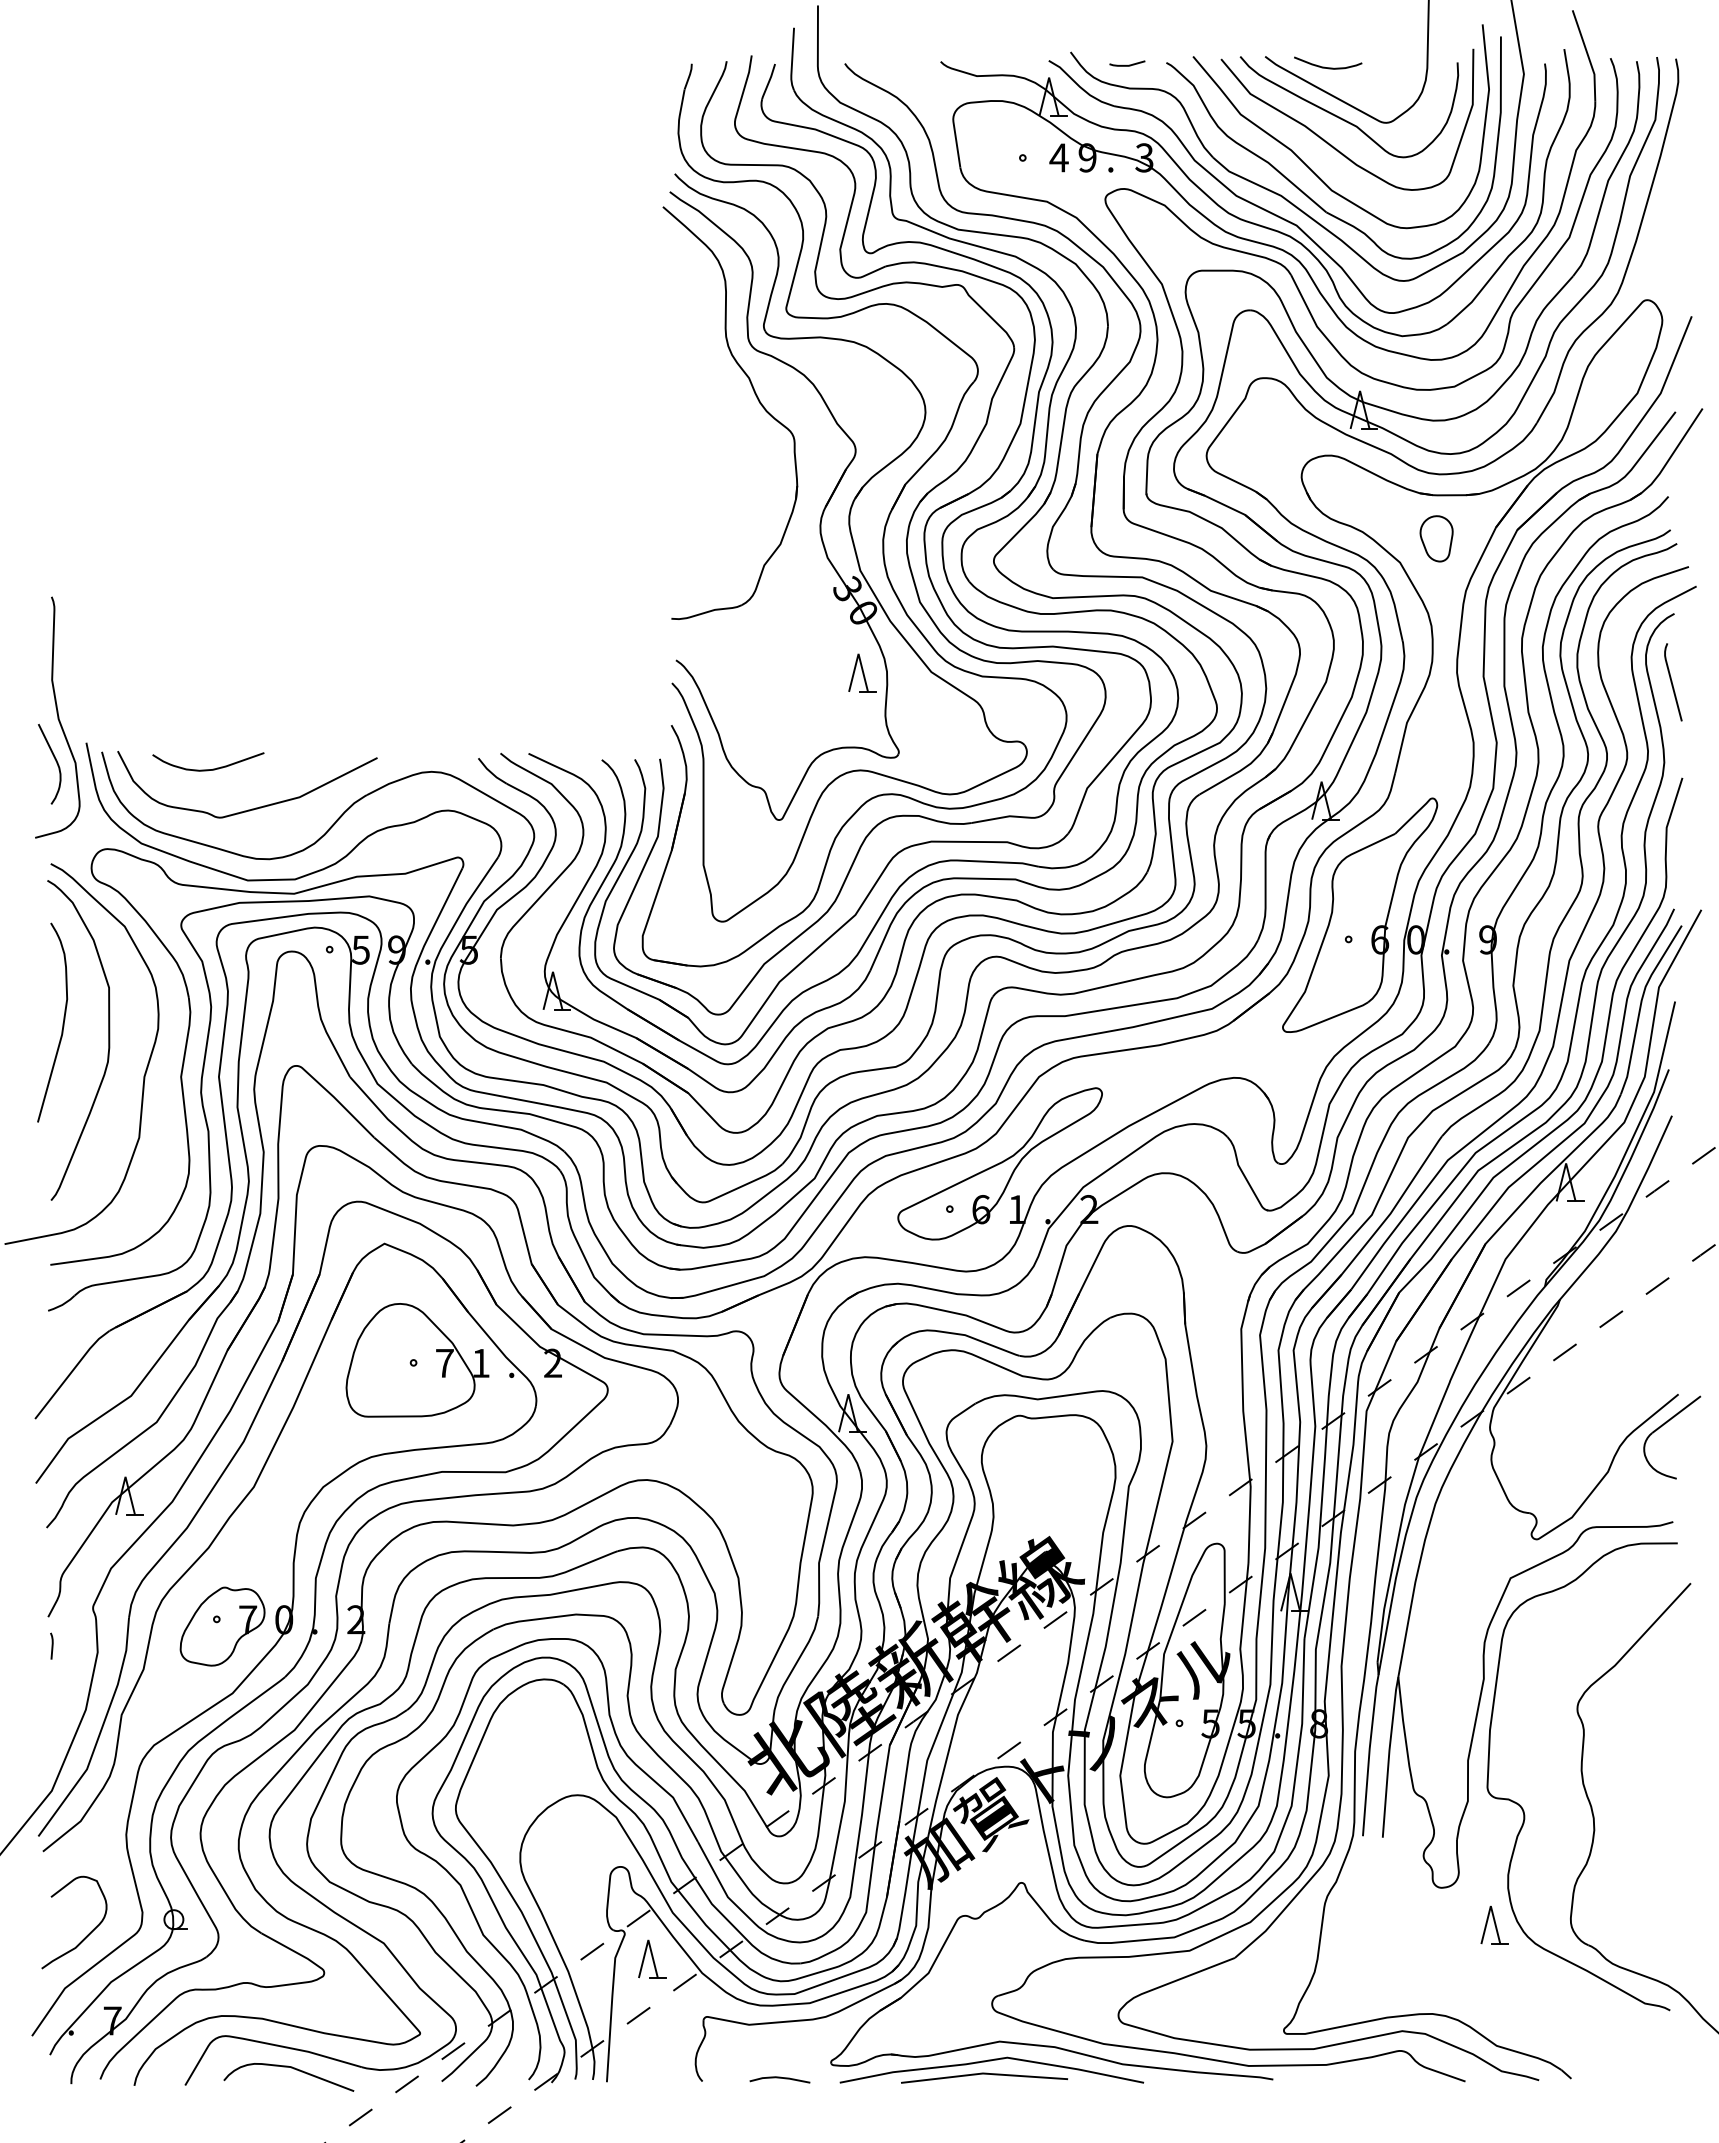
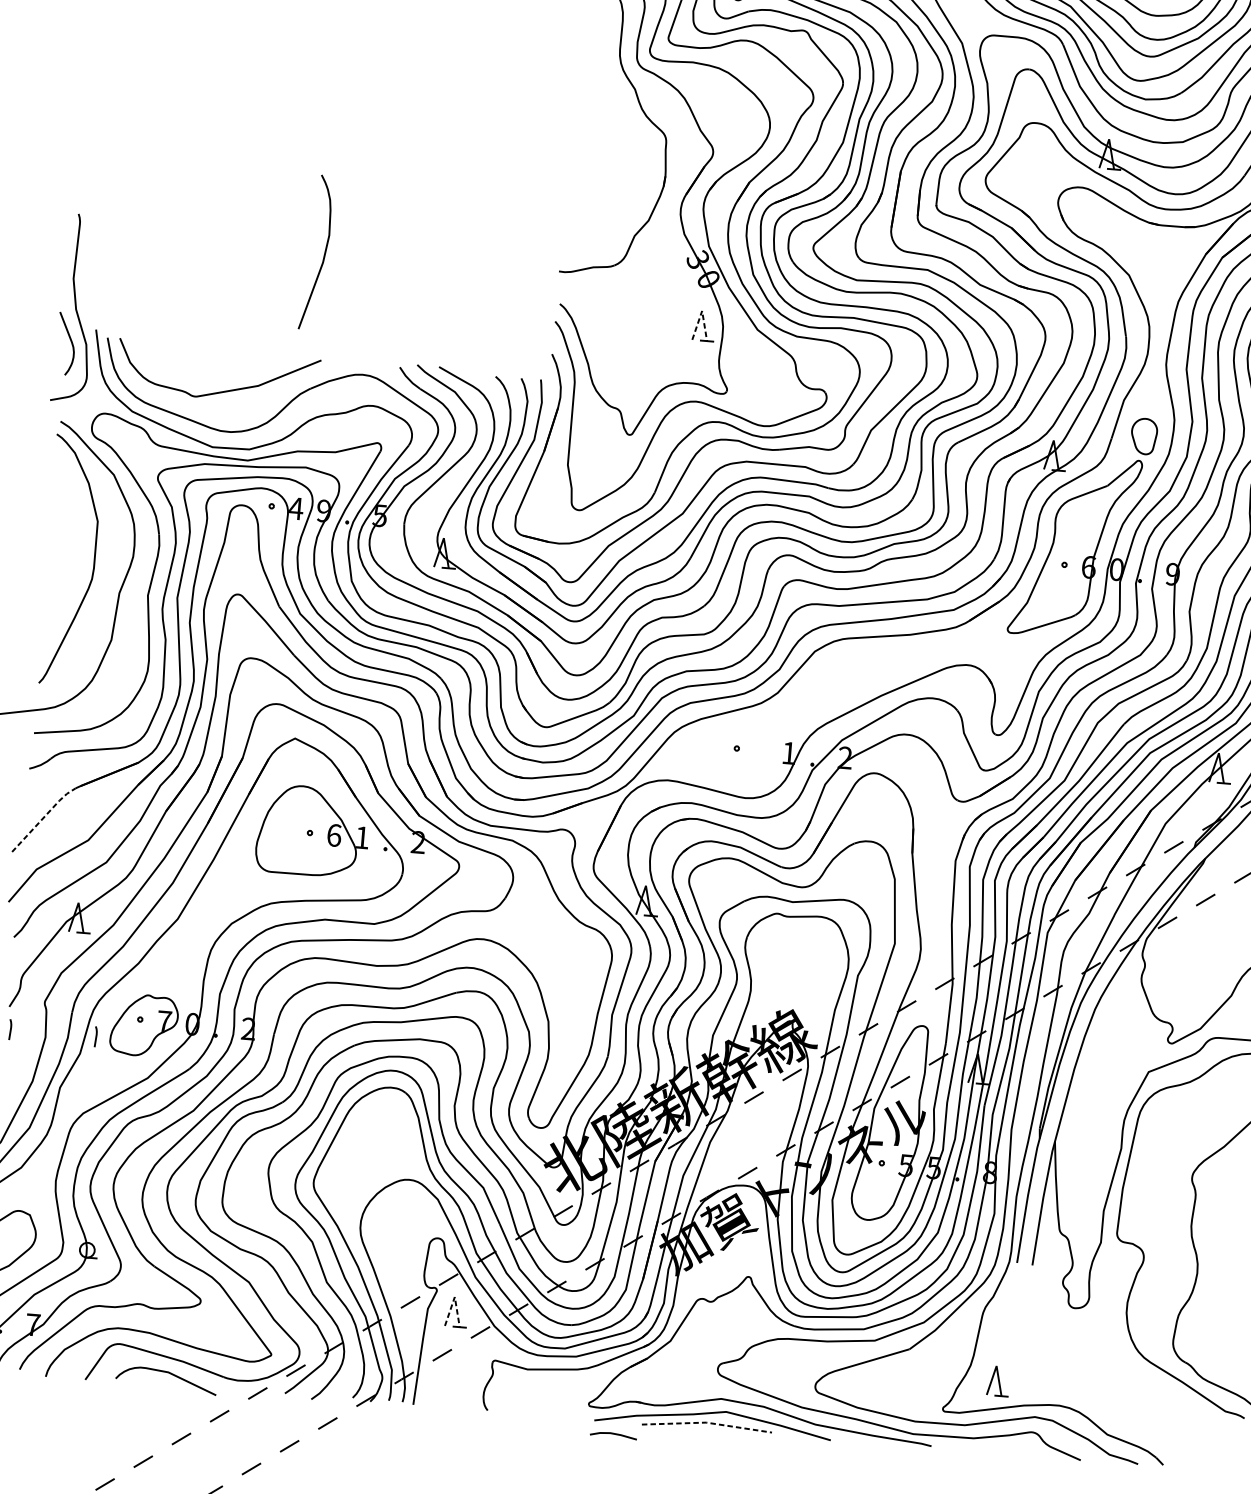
part: (1436, 538) -> (1144, 436), moved
line: (858, 653) -> (702, 310), solid -> dashed
curve: (208, 769) -> (189, 358), removed
text: (361, 949) -> (296, 508), 5 -> 4
curve: (62, 1023) -> (324, 253), moved
part: (999, 1163) -> (778, 716), removed
text: (444, 1363) -> (333, 835), 7 -> 6
line: (71, 1372) -> (43, 818), solid -> dashed
line: (161, 1645) -> (95, 1036), added
part: (1494, 1924) -> (998, 1380), moved
line: (648, 1940) -> (454, 1297), solid -> dashed
line: (983, 2073) -> (706, 1422), solid -> dashed
line: (779, 2078) -> (613, 1434), moved

